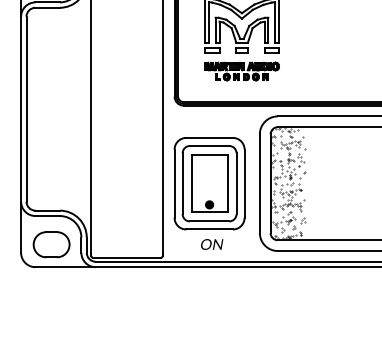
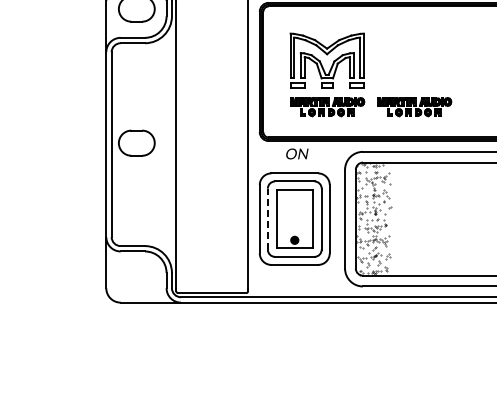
part: (329, 72) -> (414, 107), added
line: (182, 184) -> (267, 219), solid -> dashed
part: (51, 244) -> (136, 142), moved
text: (212, 244) -> (297, 153), moved

